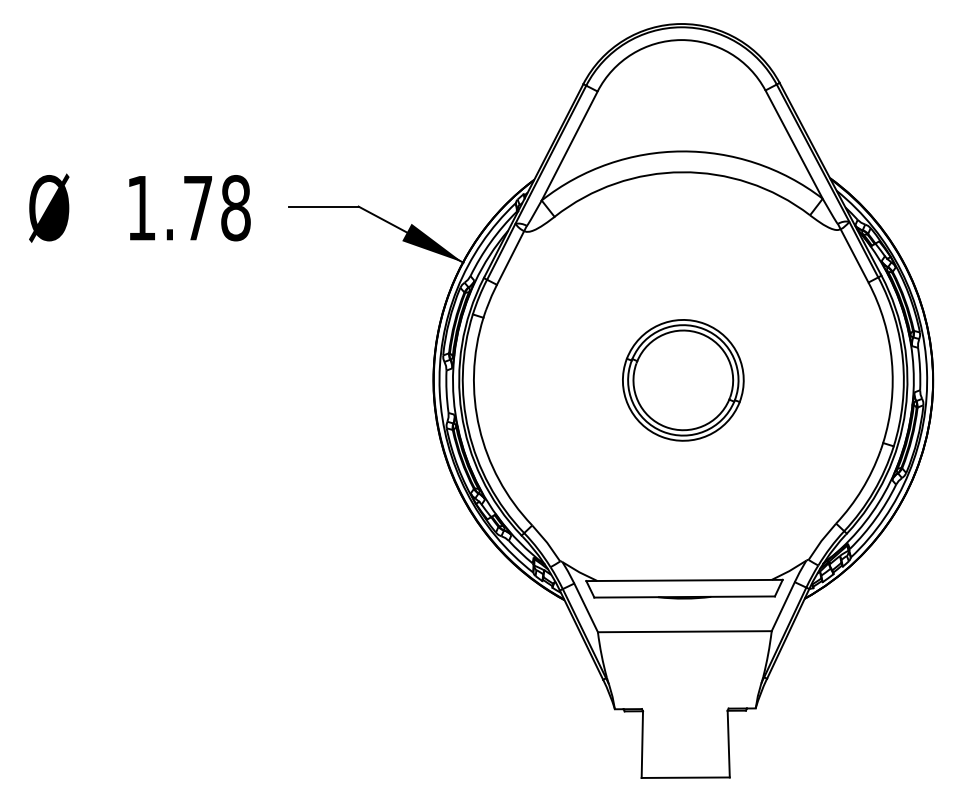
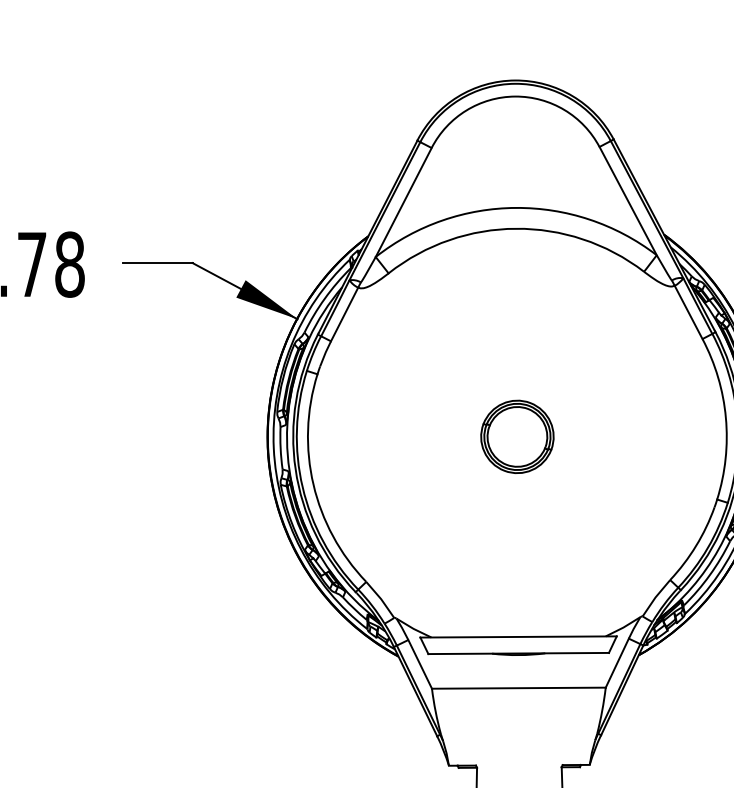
part: (683, 380) -> (517, 436), size x0.6

